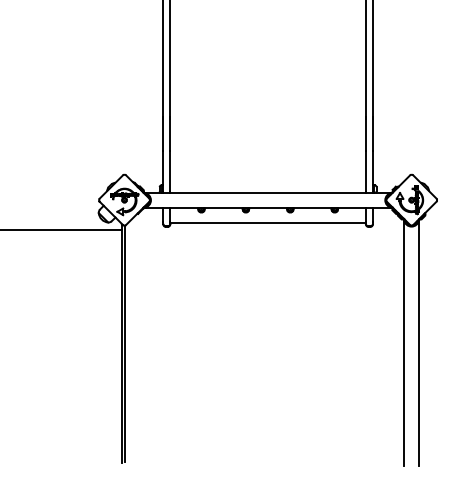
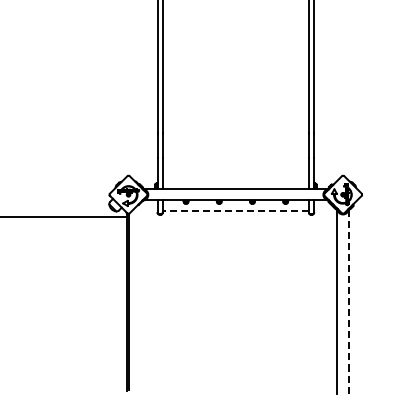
line: (267, 222) -> (235, 211), solid -> dashed
line: (418, 343) -> (348, 301), solid -> dashed

